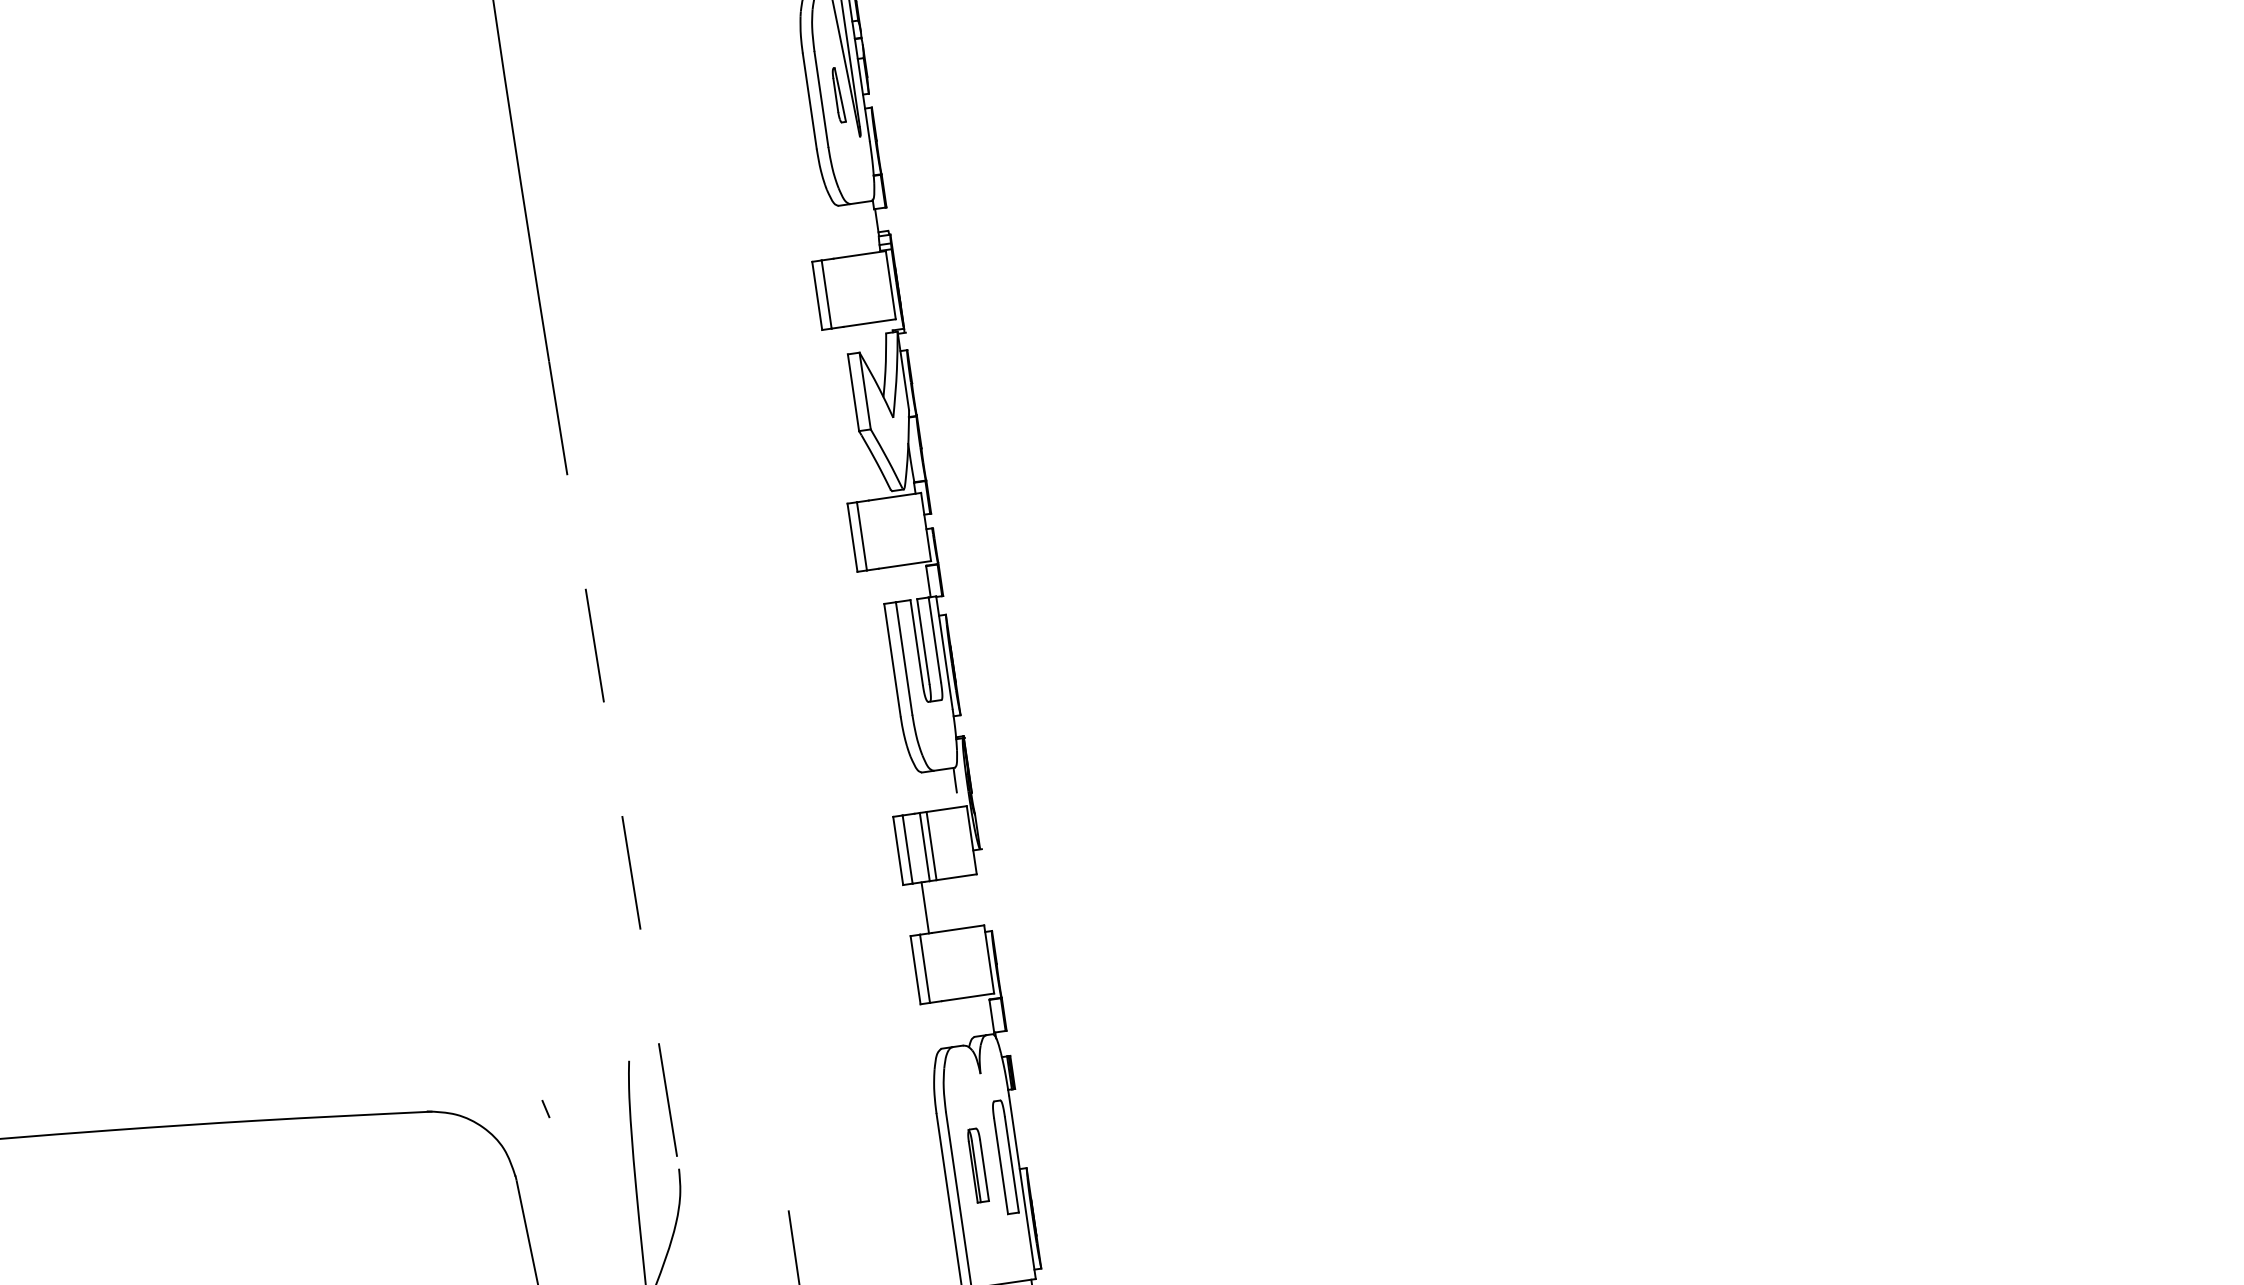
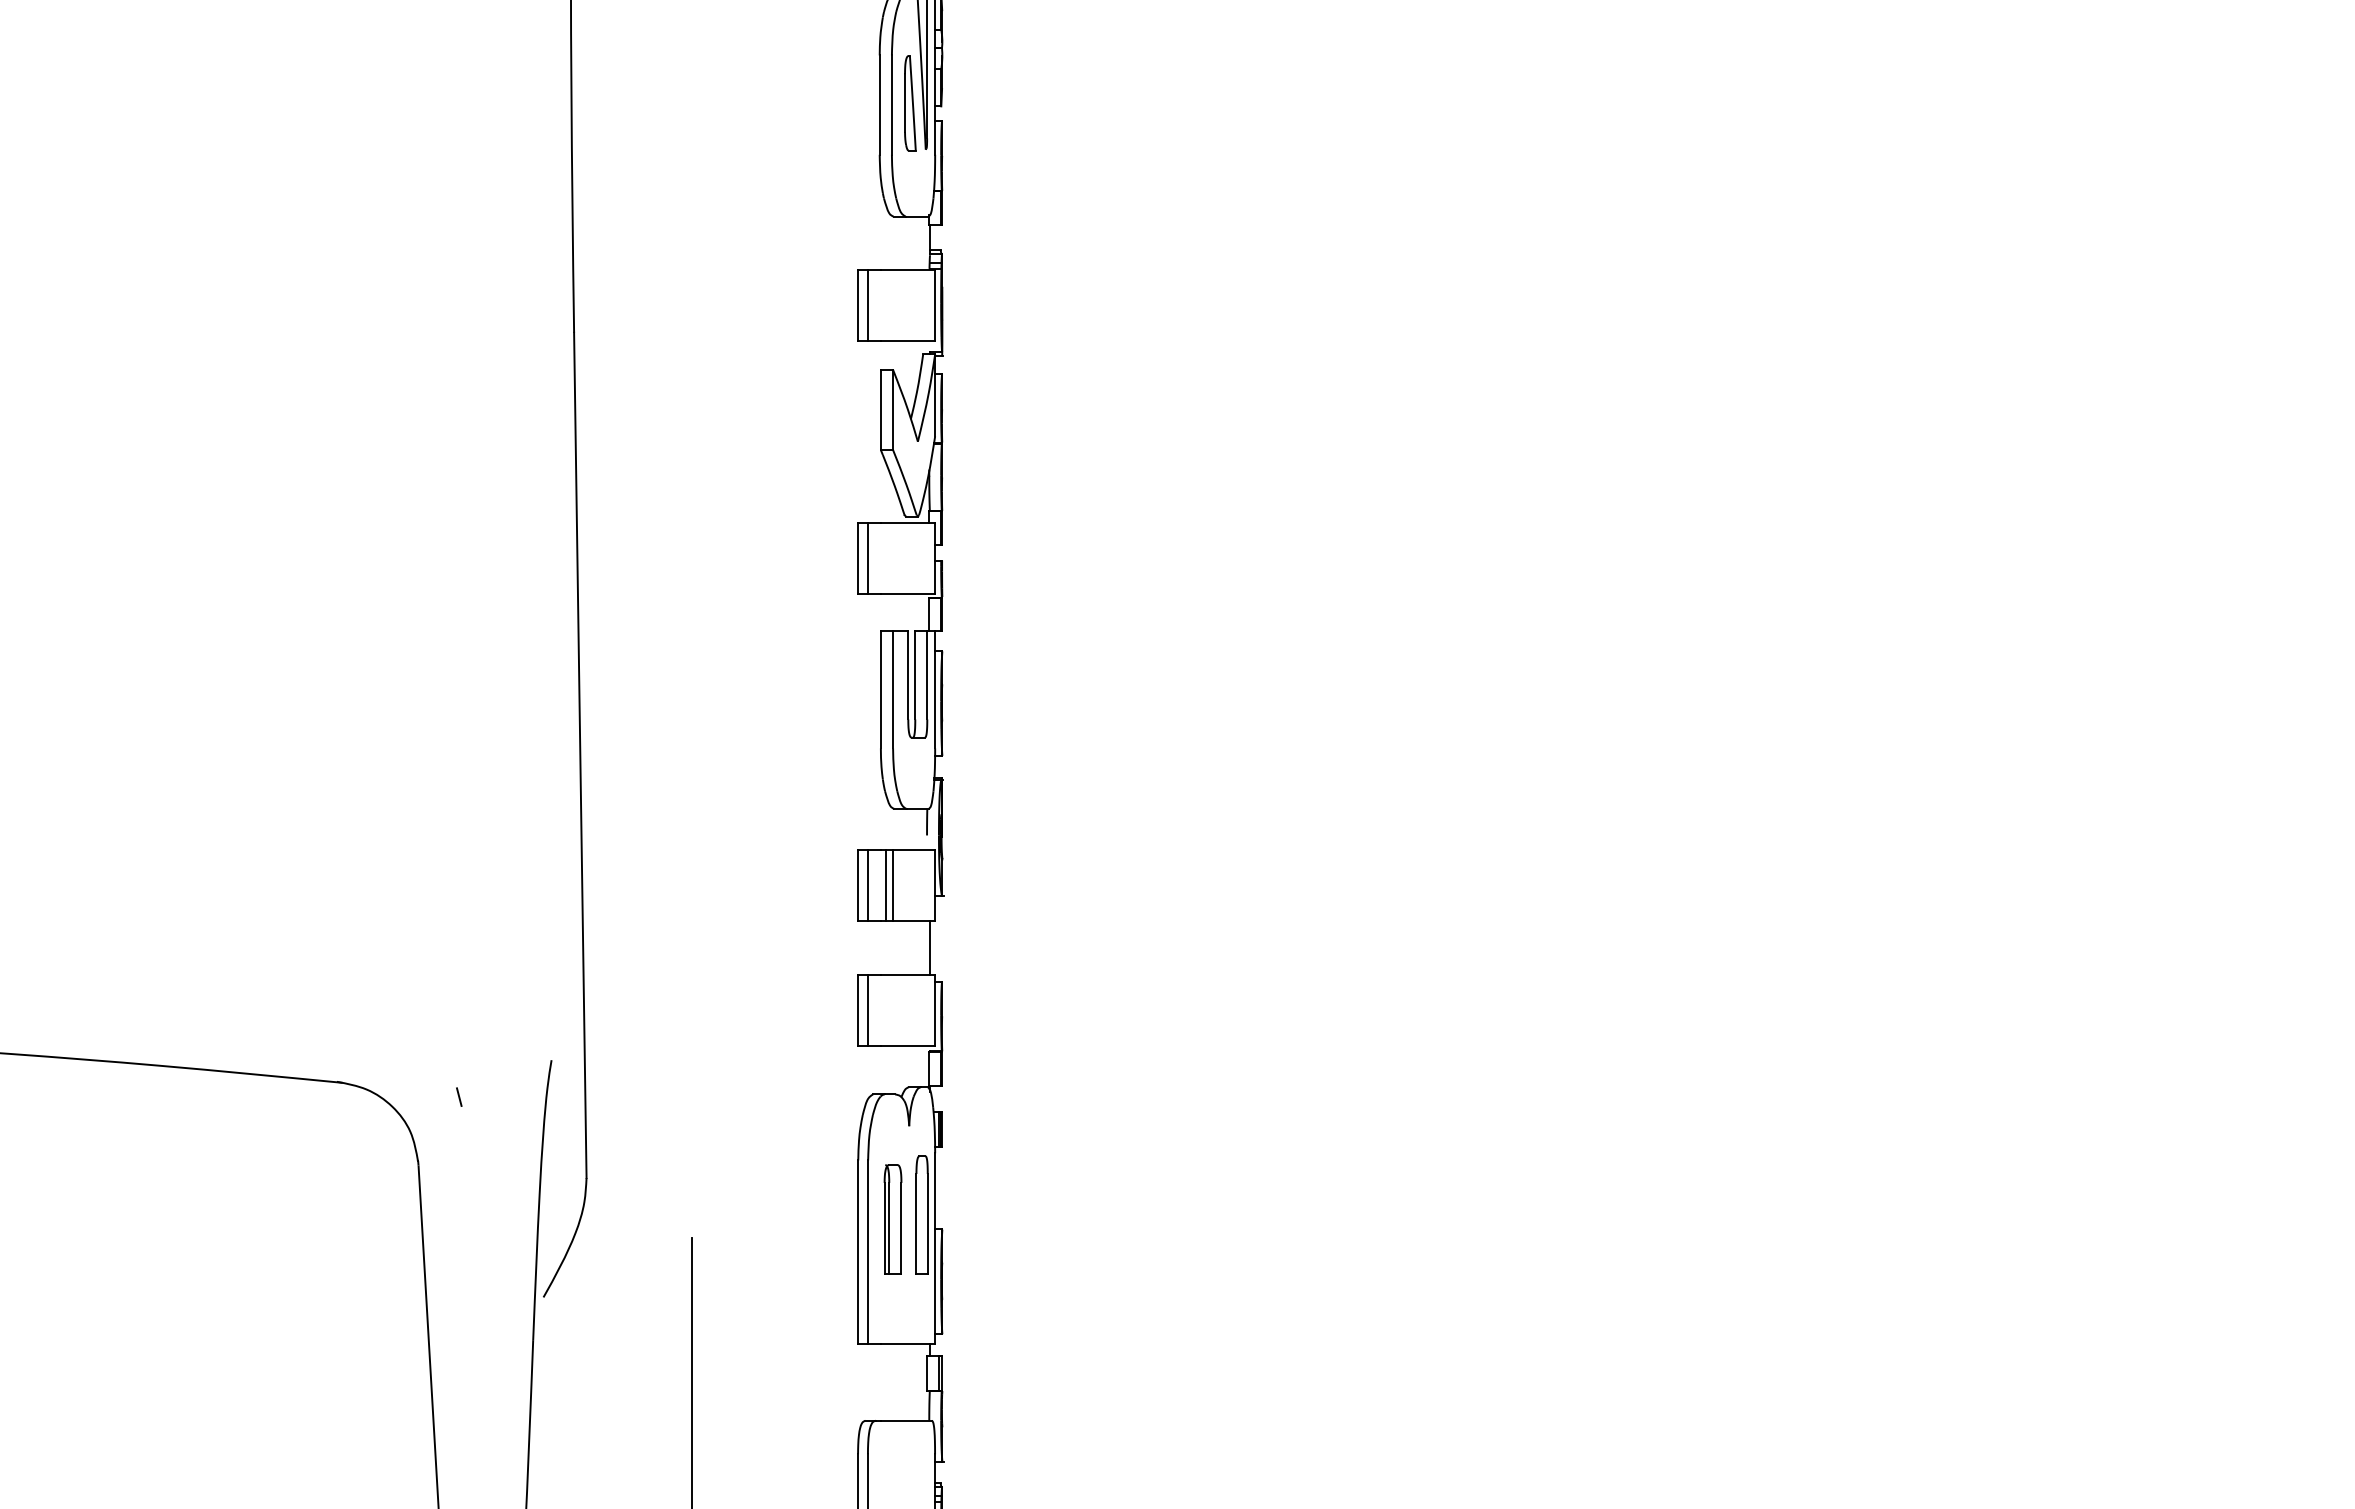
part: (839, 95) -> (910, 103), size x1.67
line: (614, 765) -> (580, 755), dashed -> solid
line: (925, 907) -> (930, 947), moved
part: (977, 1165) -> (892, 1219), size x1.43

